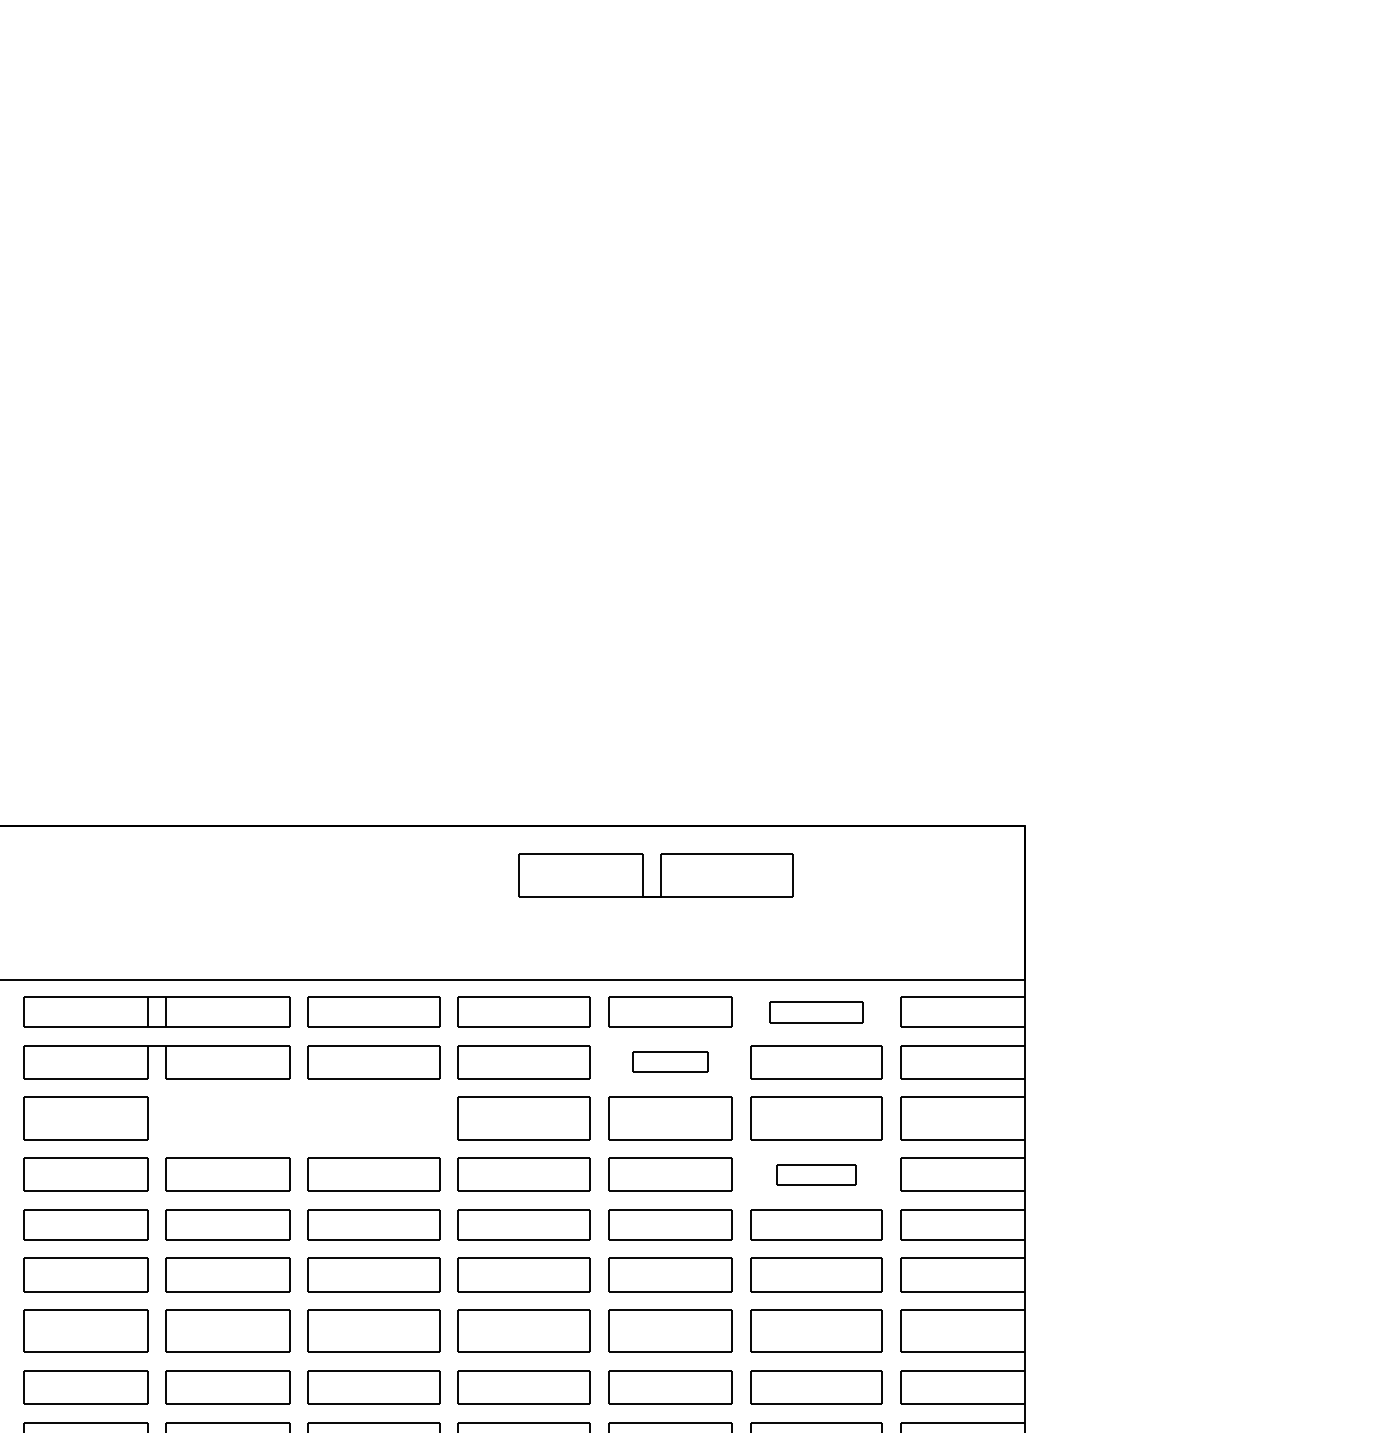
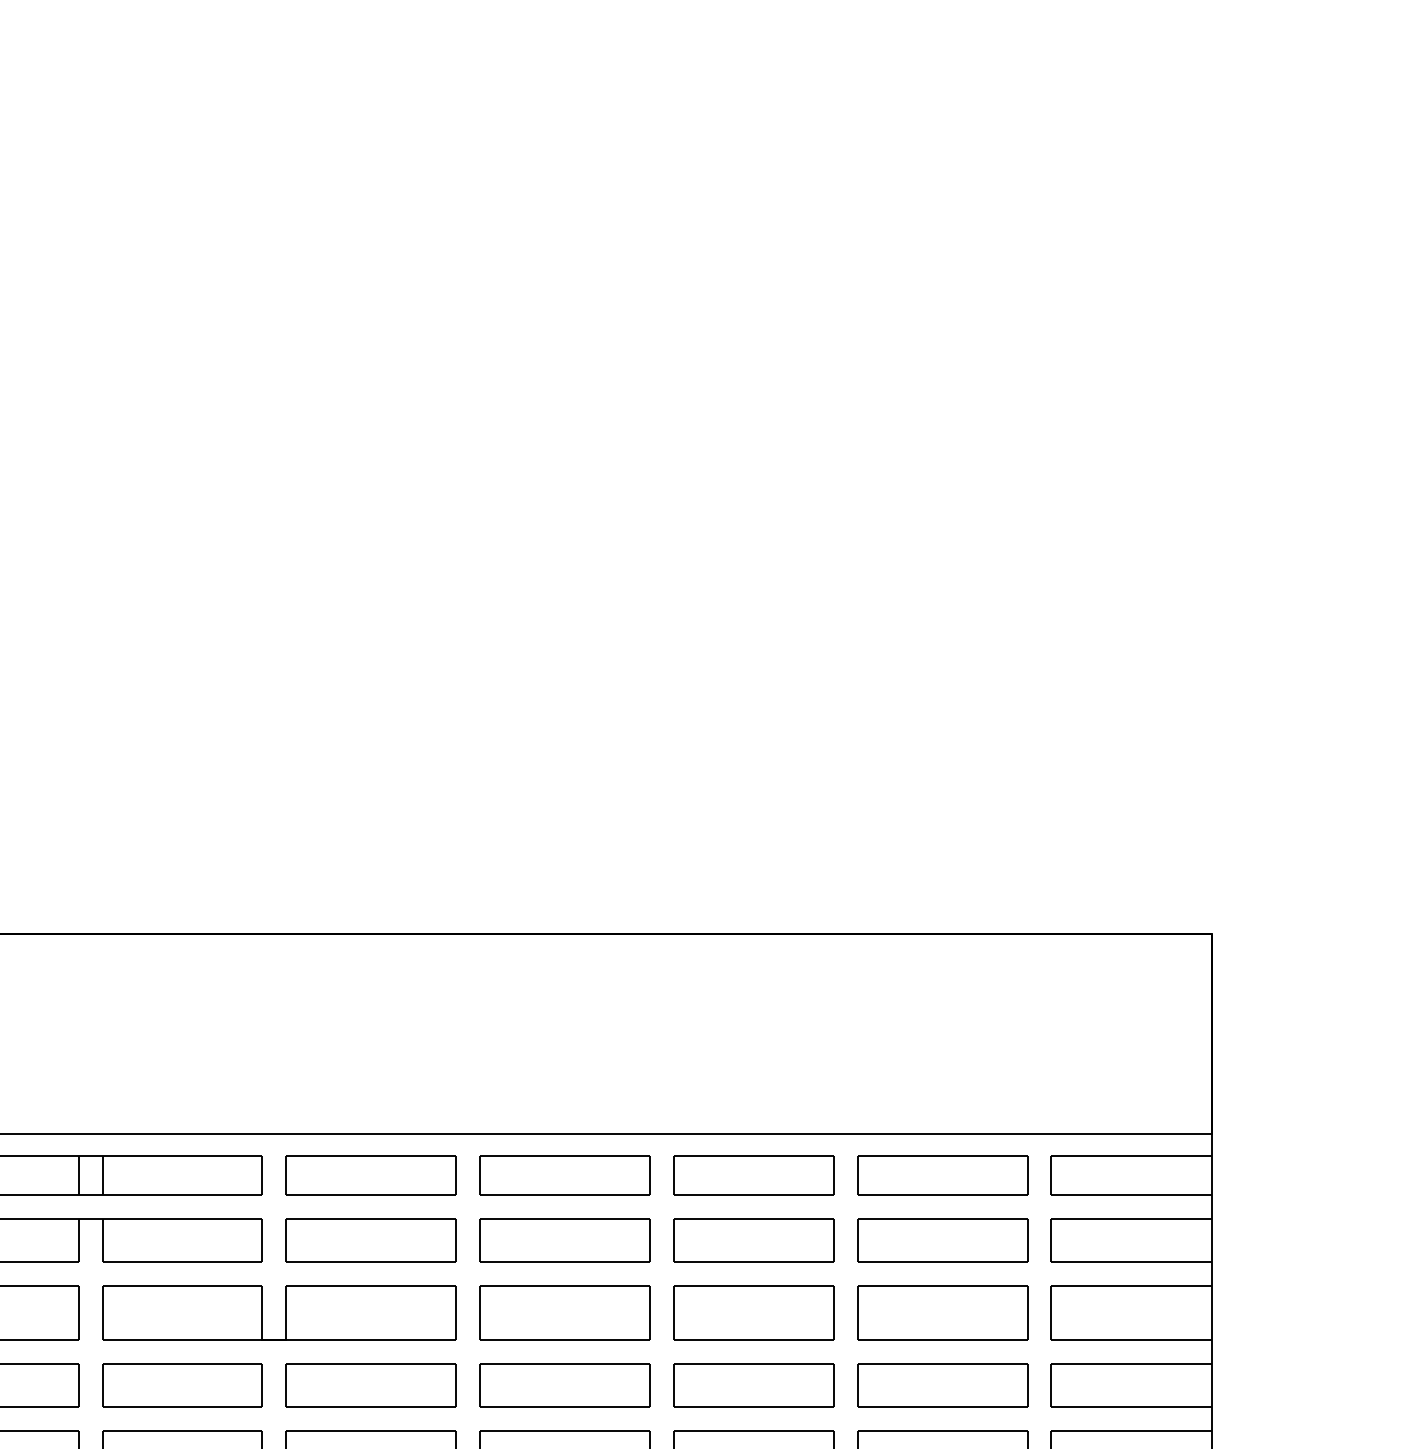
part: (655, 875) -> (278, 1312), moved
part: (816, 1011) -> (942, 1174), size x1.43
part: (670, 1062) -> (754, 1240), size x1.67
part: (816, 1174) -> (942, 1385), size x1.67

